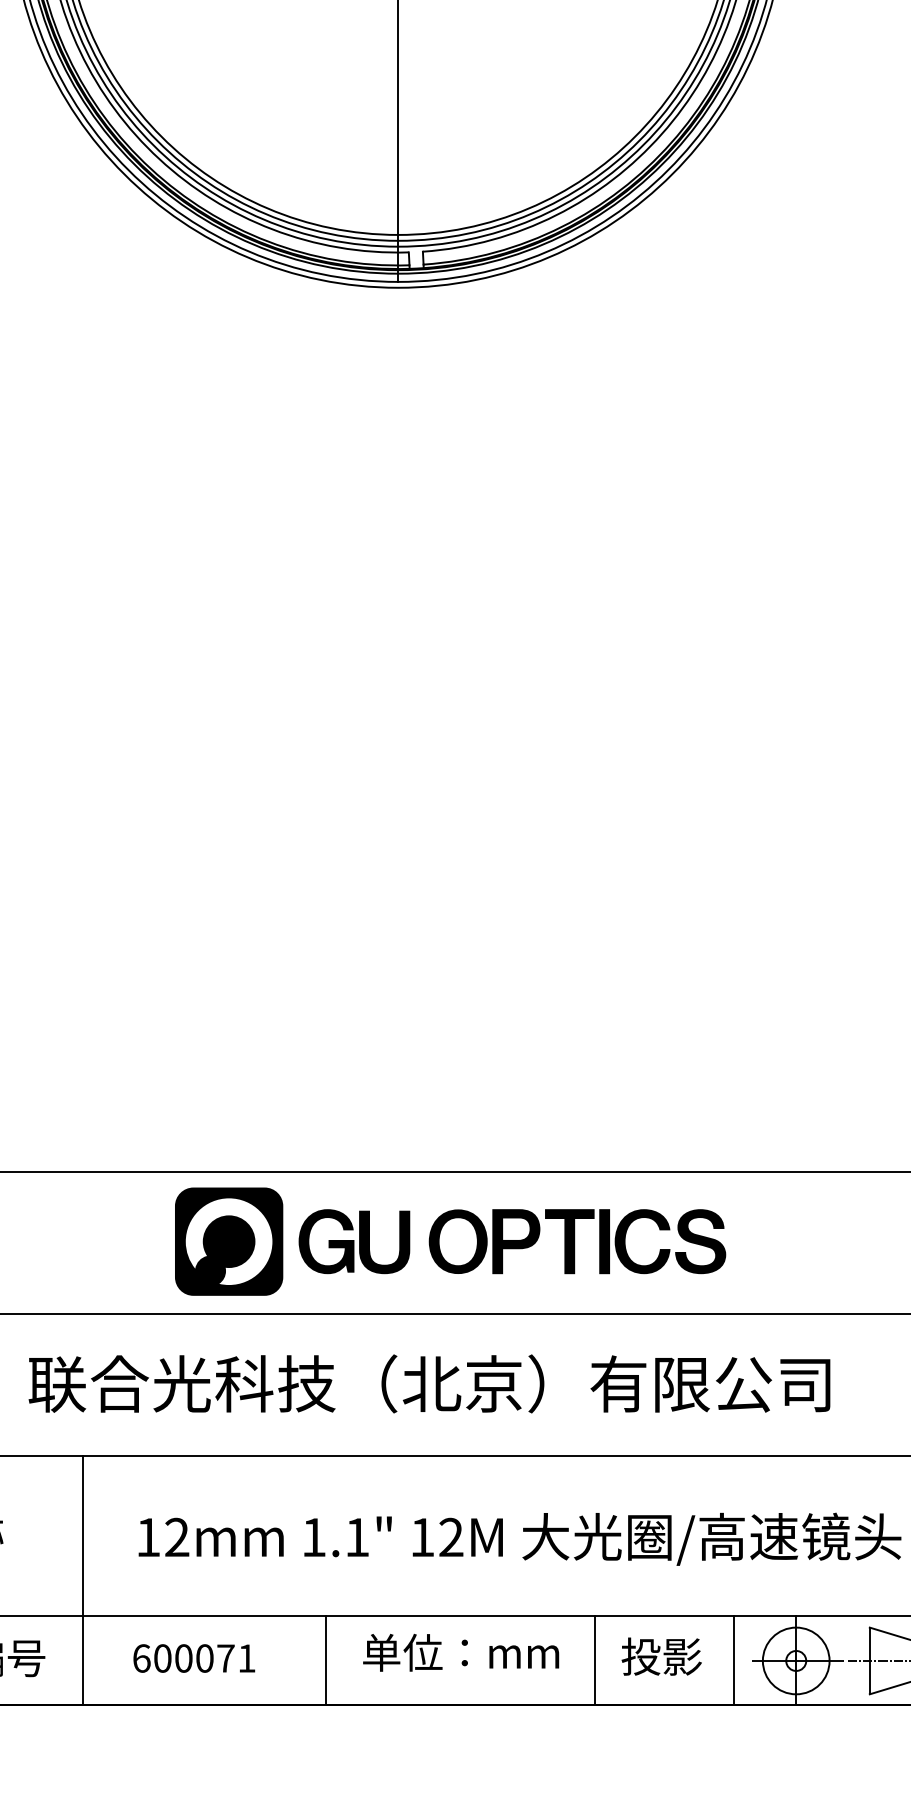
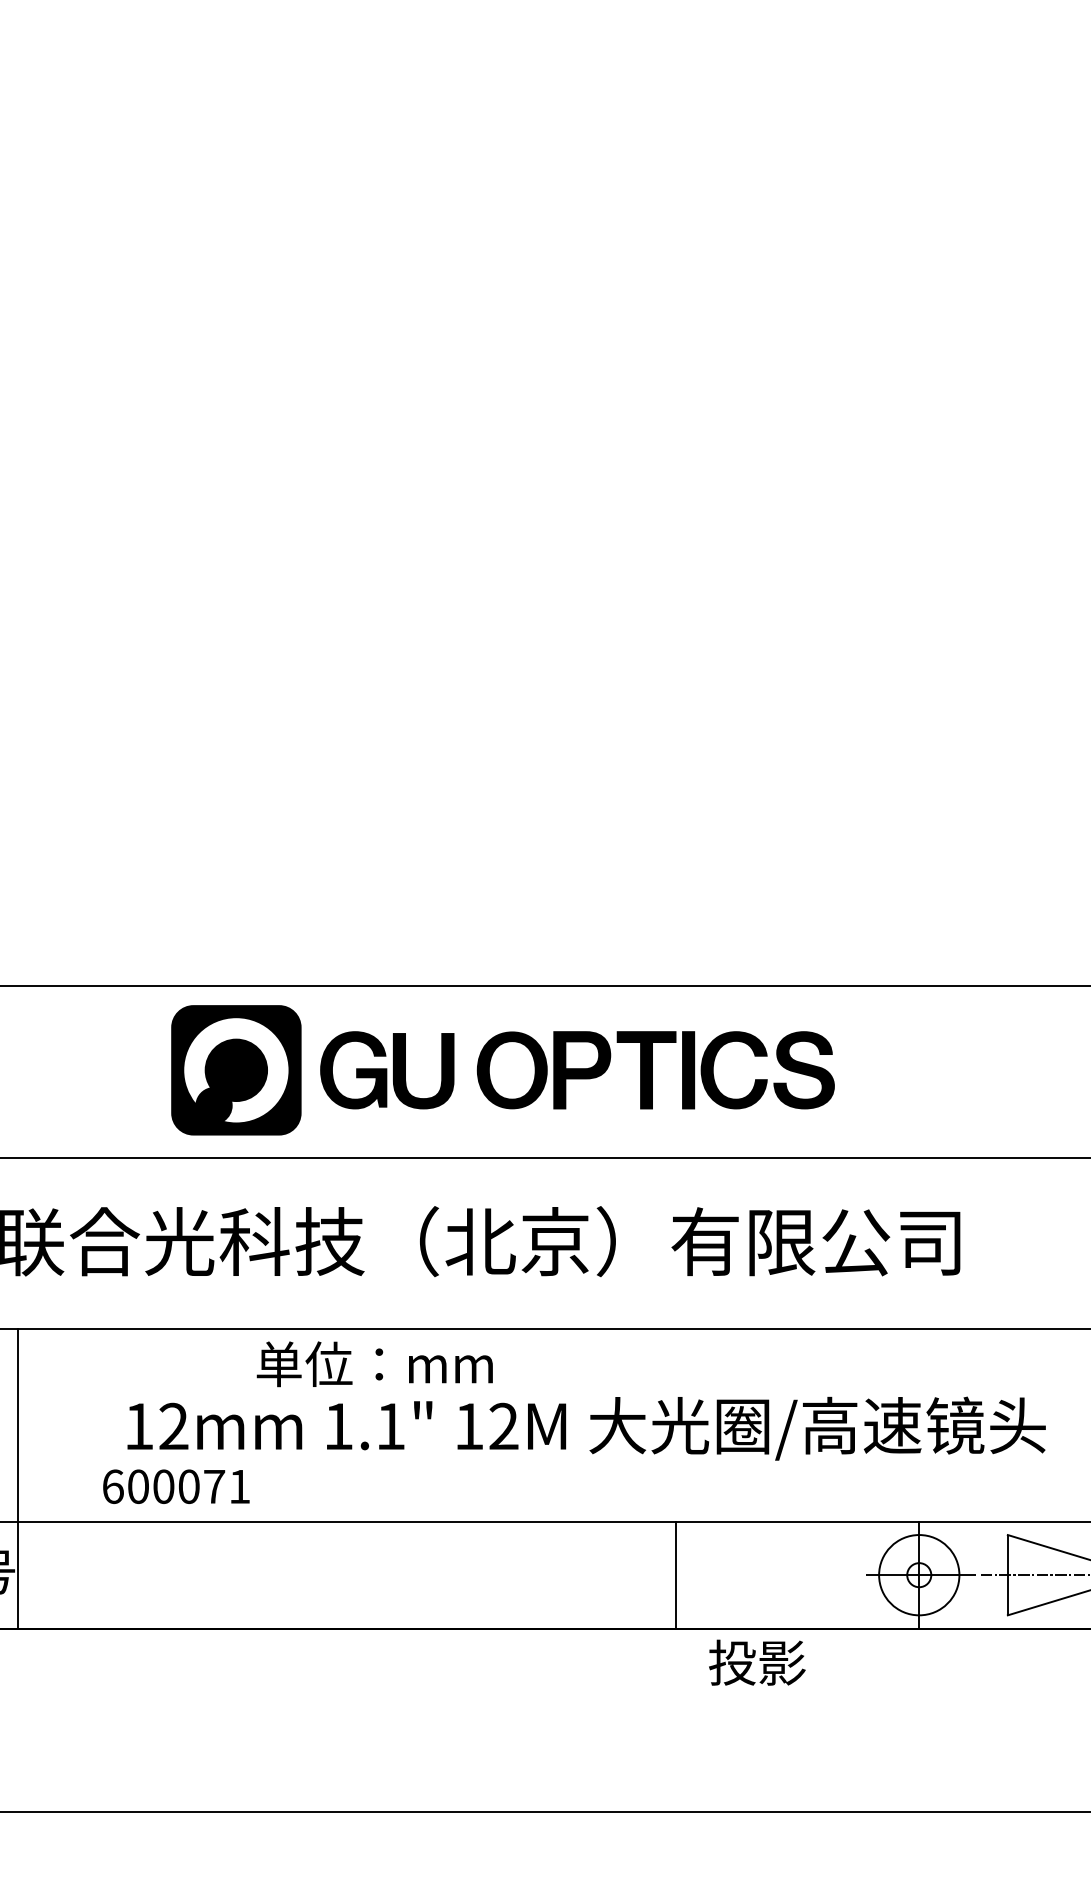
line: (82, 1580) -> (17, 1478), moved
text: (461, 1652) -> (375, 1363), moved
text: (661, 1656) -> (757, 1662), moved
text: (194, 1658) -> (176, 1486), moved
line: (325, 1660) -> (352, 1574), removed
line: (733, 1660) -> (843, 1574), removed

